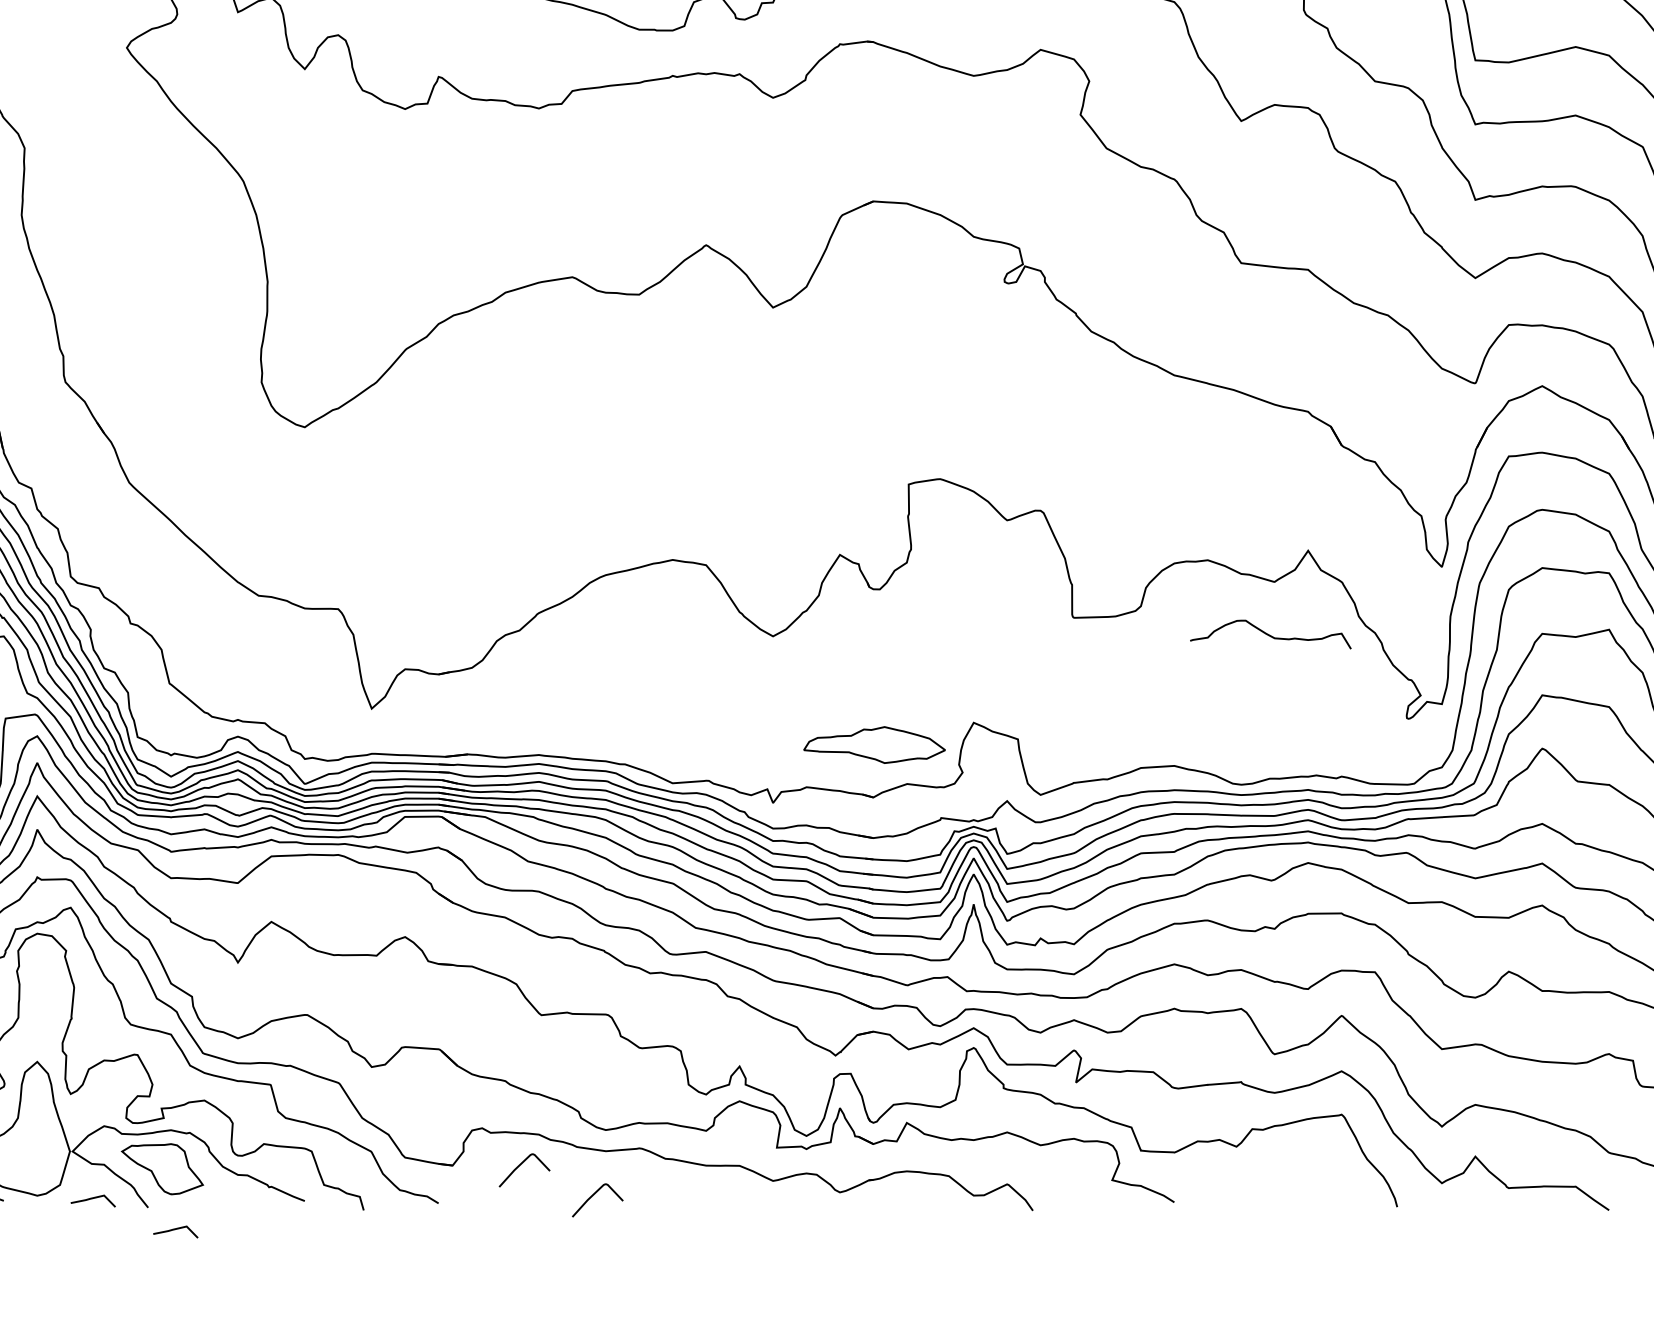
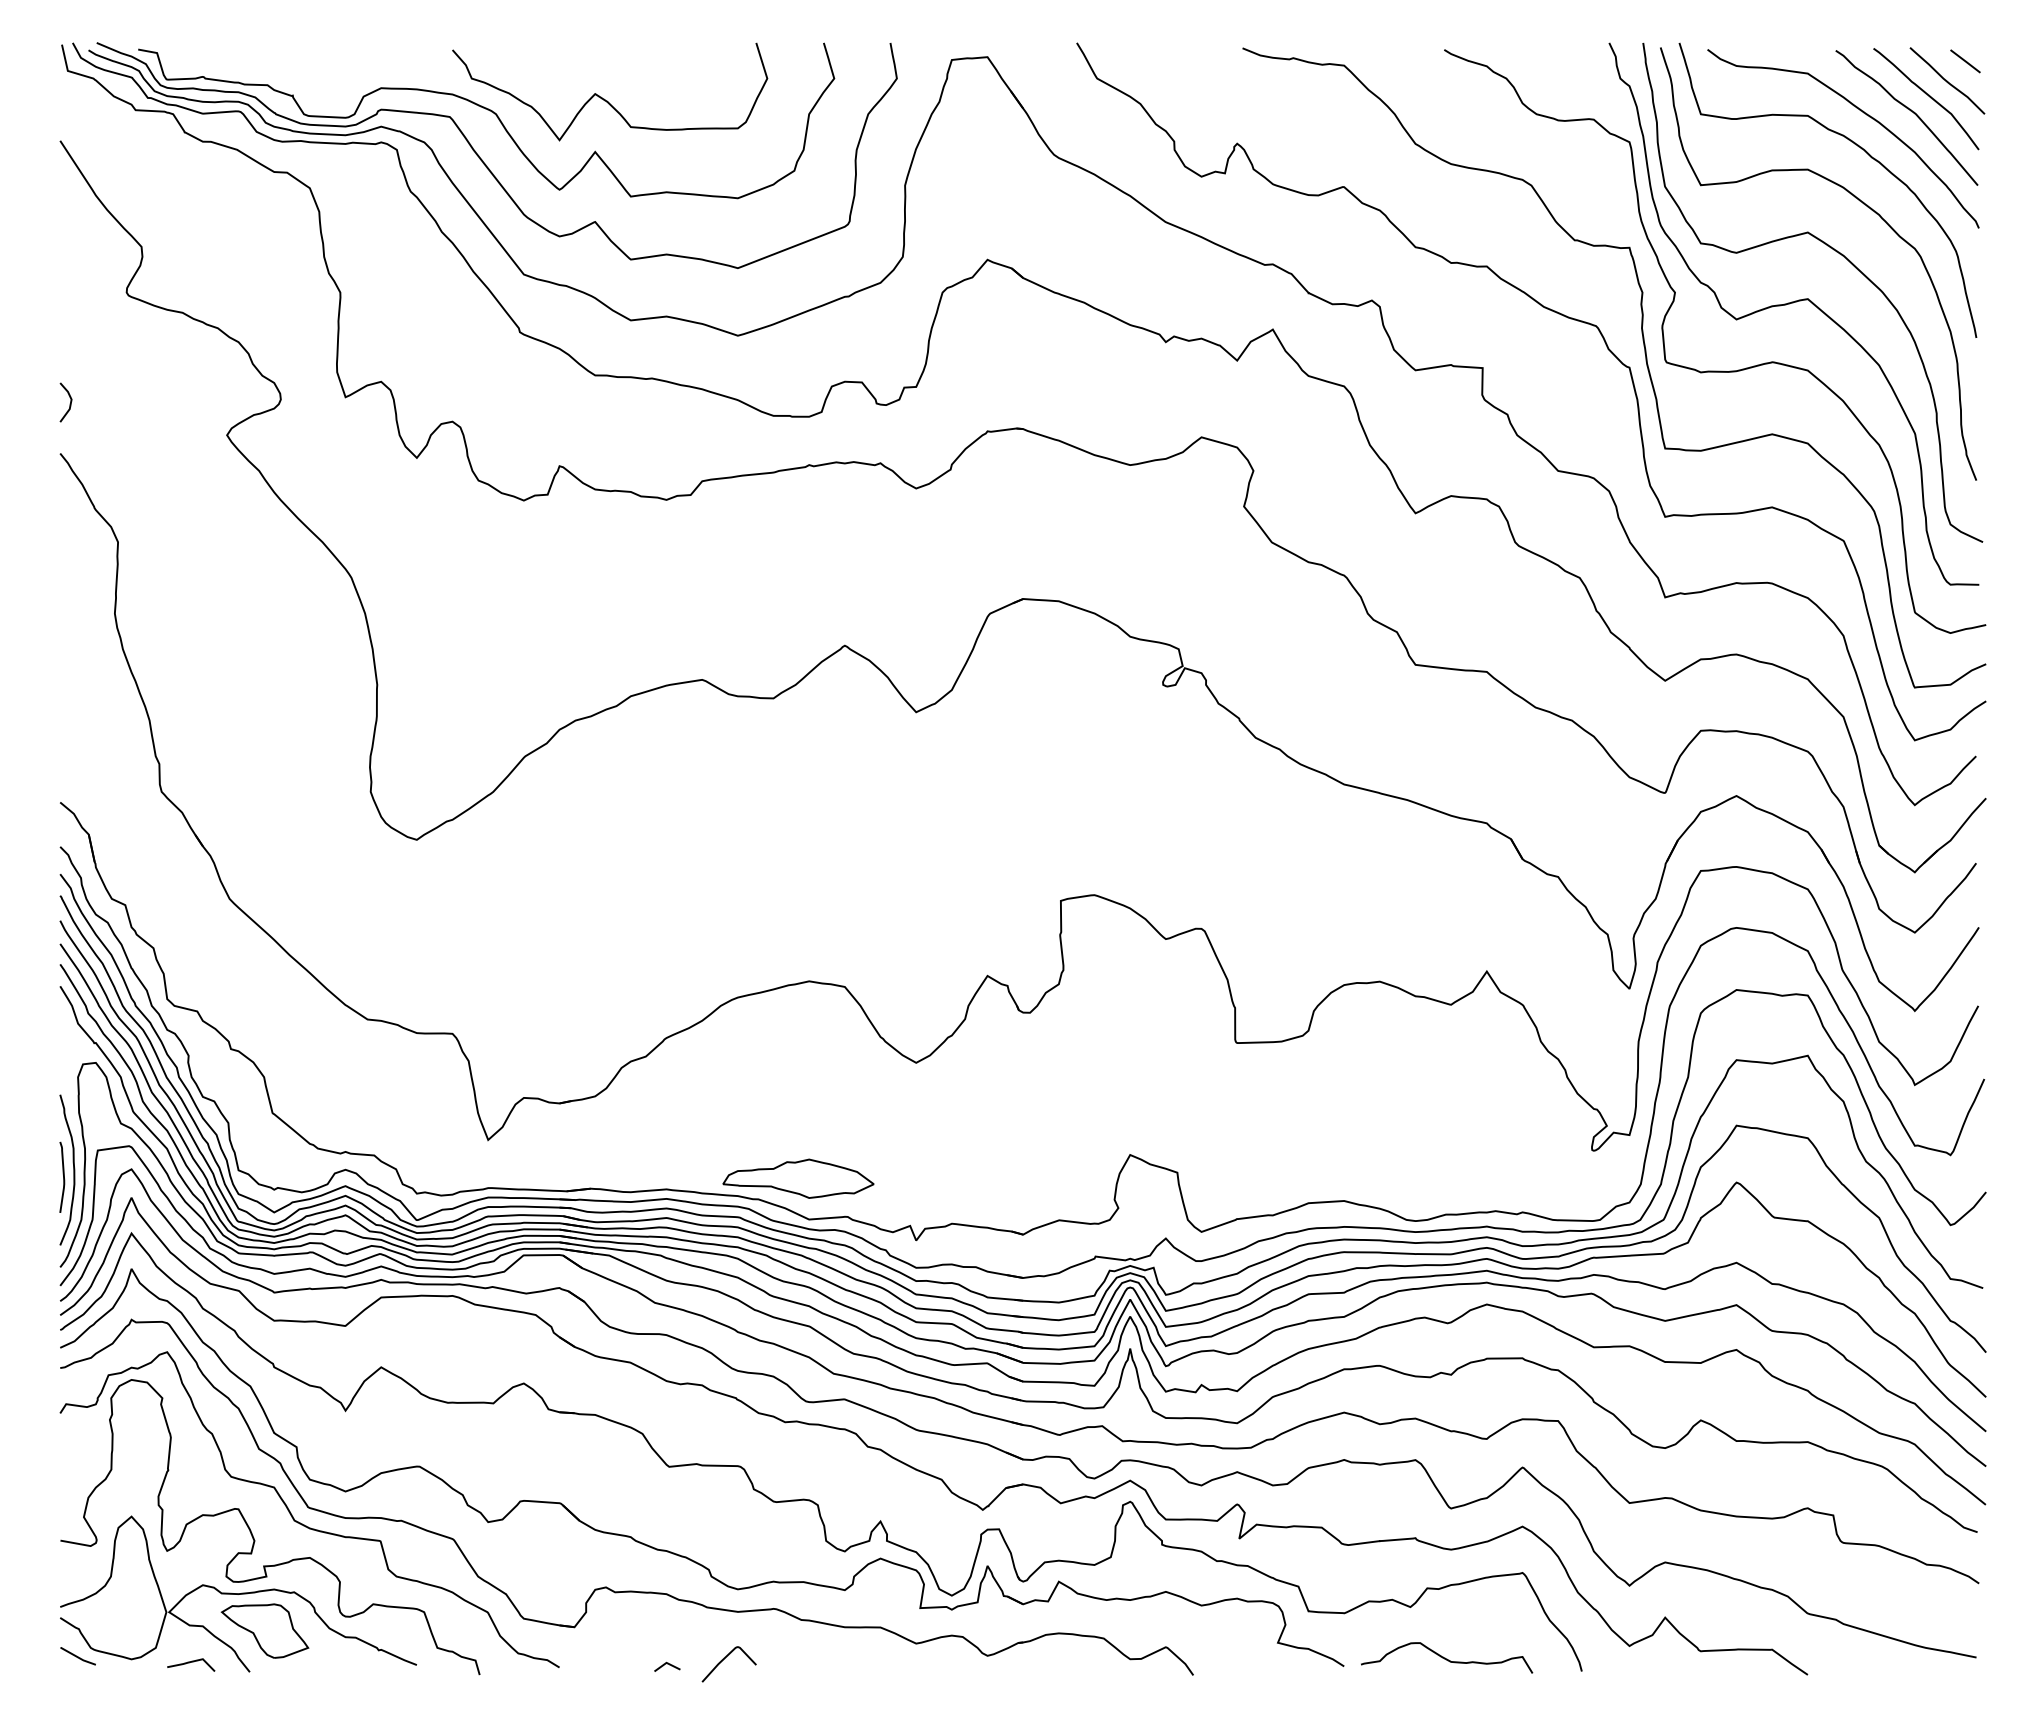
curve: (1271, 635) -> (1447, 1658), moved
part: (874, 744) -> (798, 1178), moved
curve: (520, 1165) -> (646, 1627), removed
line: (539, 1200) -> (667, 1664), added
line: (176, 1229) -> (279, 1695), removed

